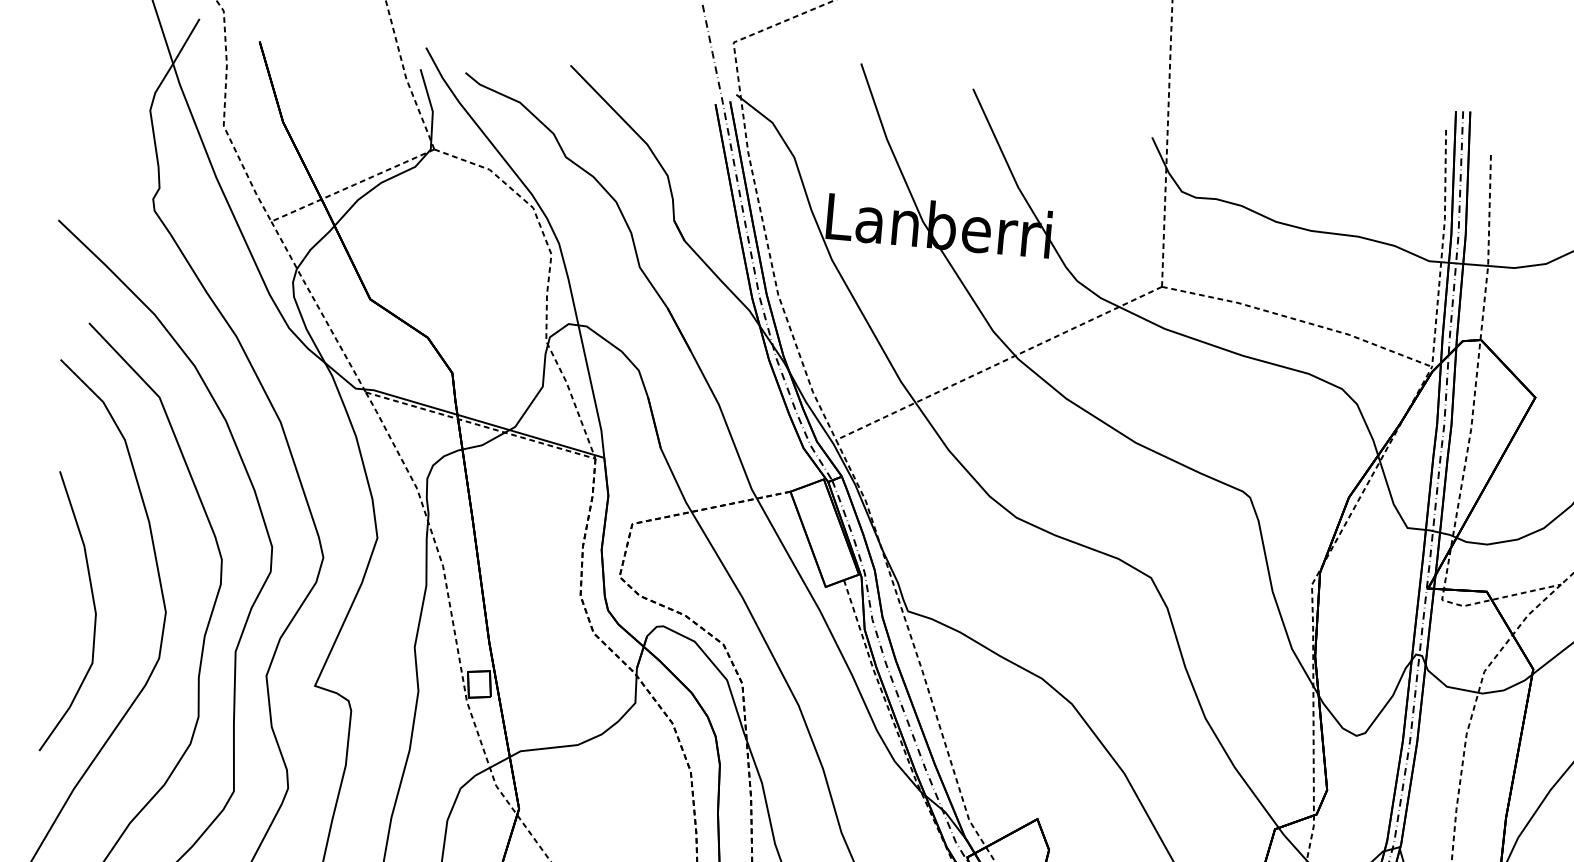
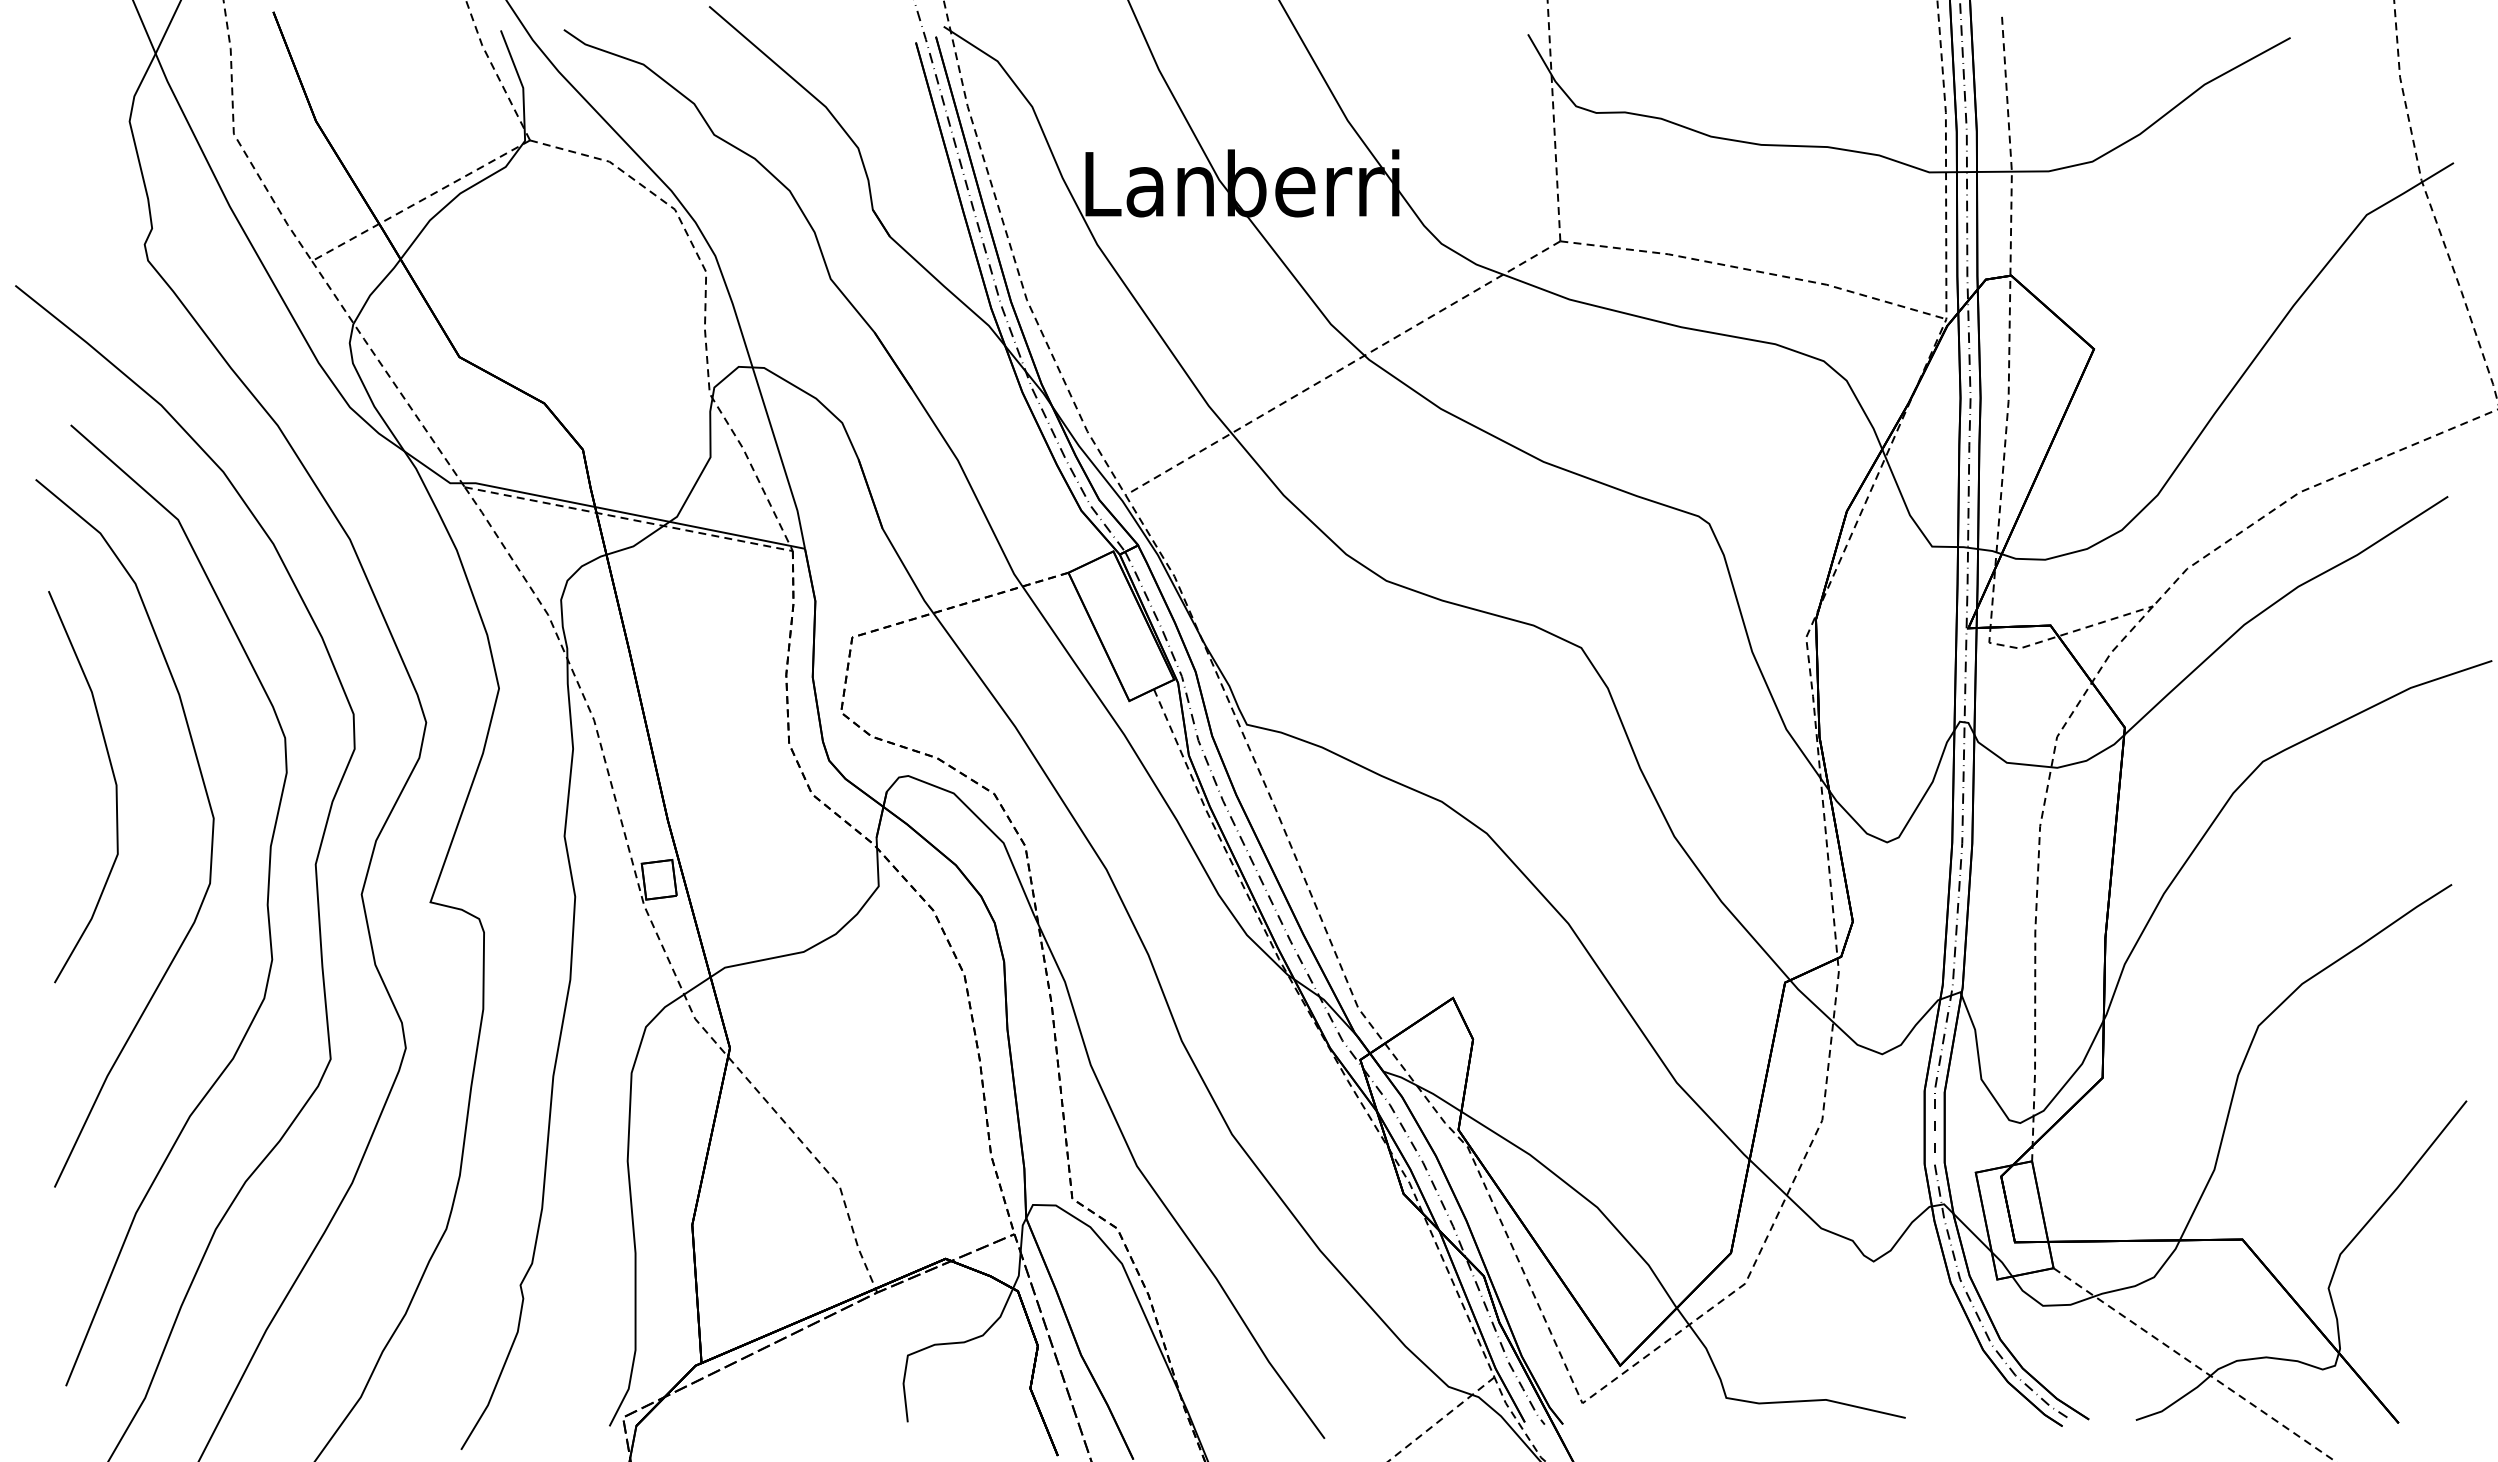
curve: (94, 608) -> (113, 778), moved

